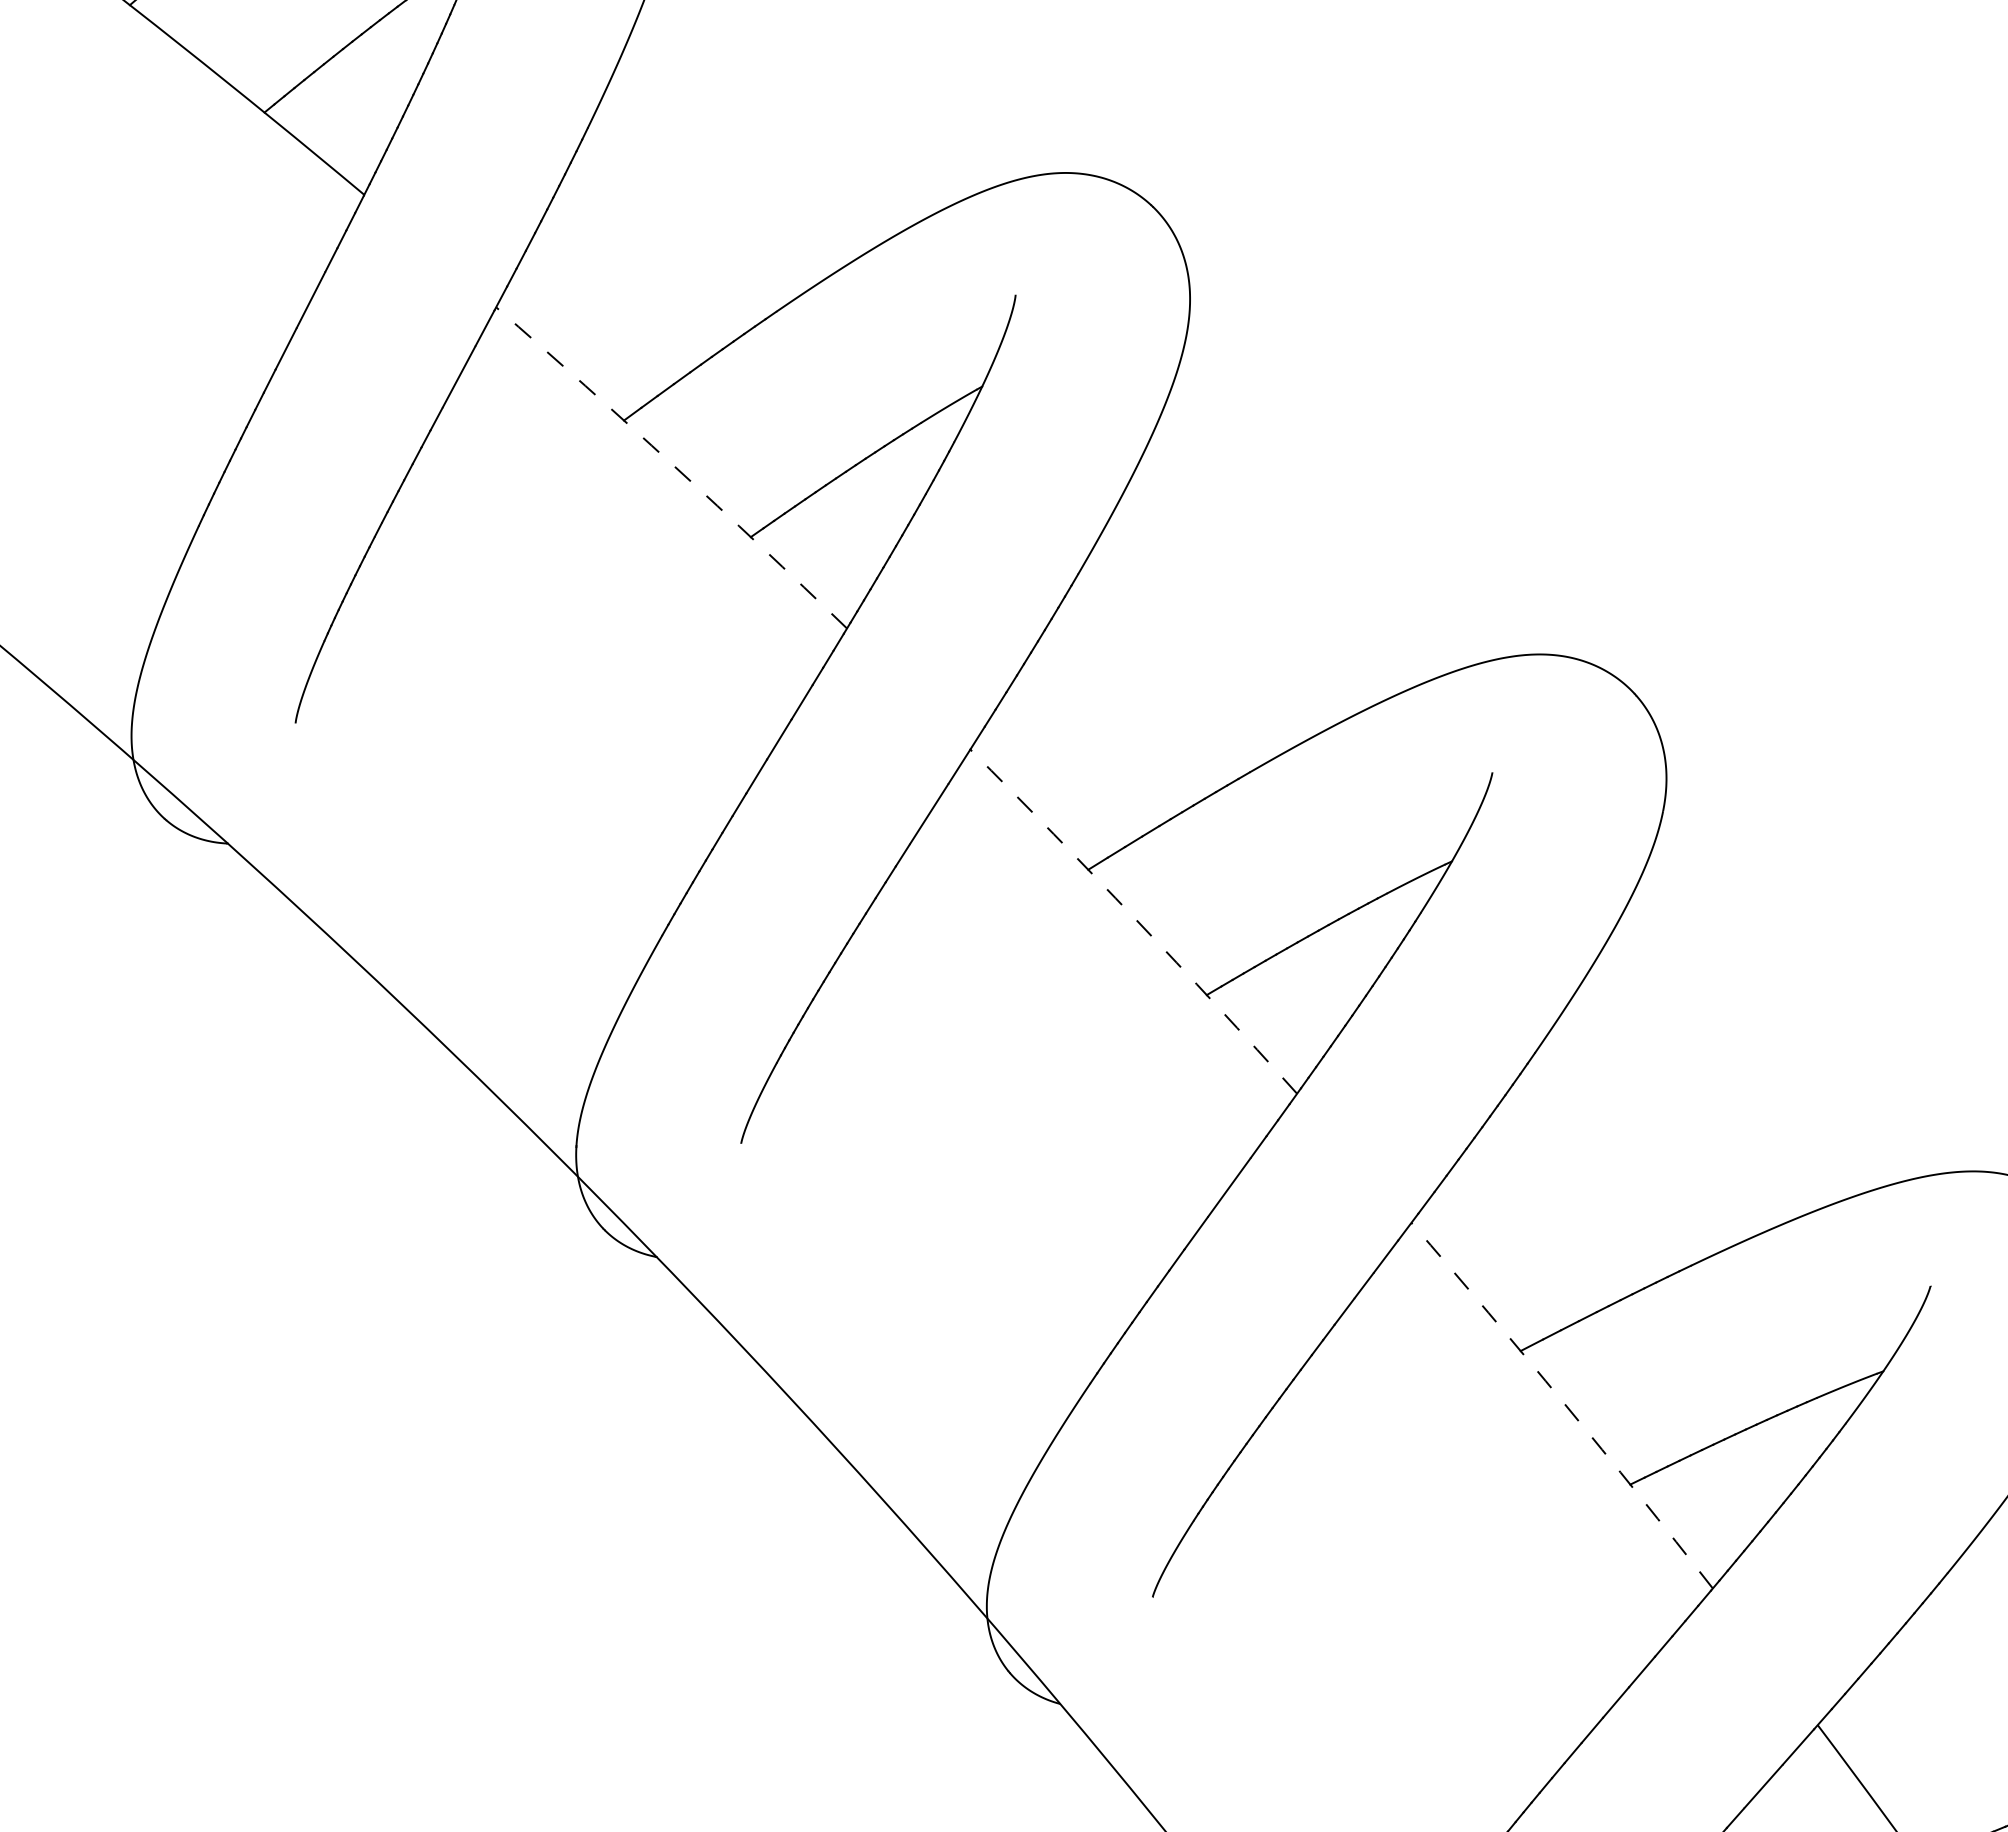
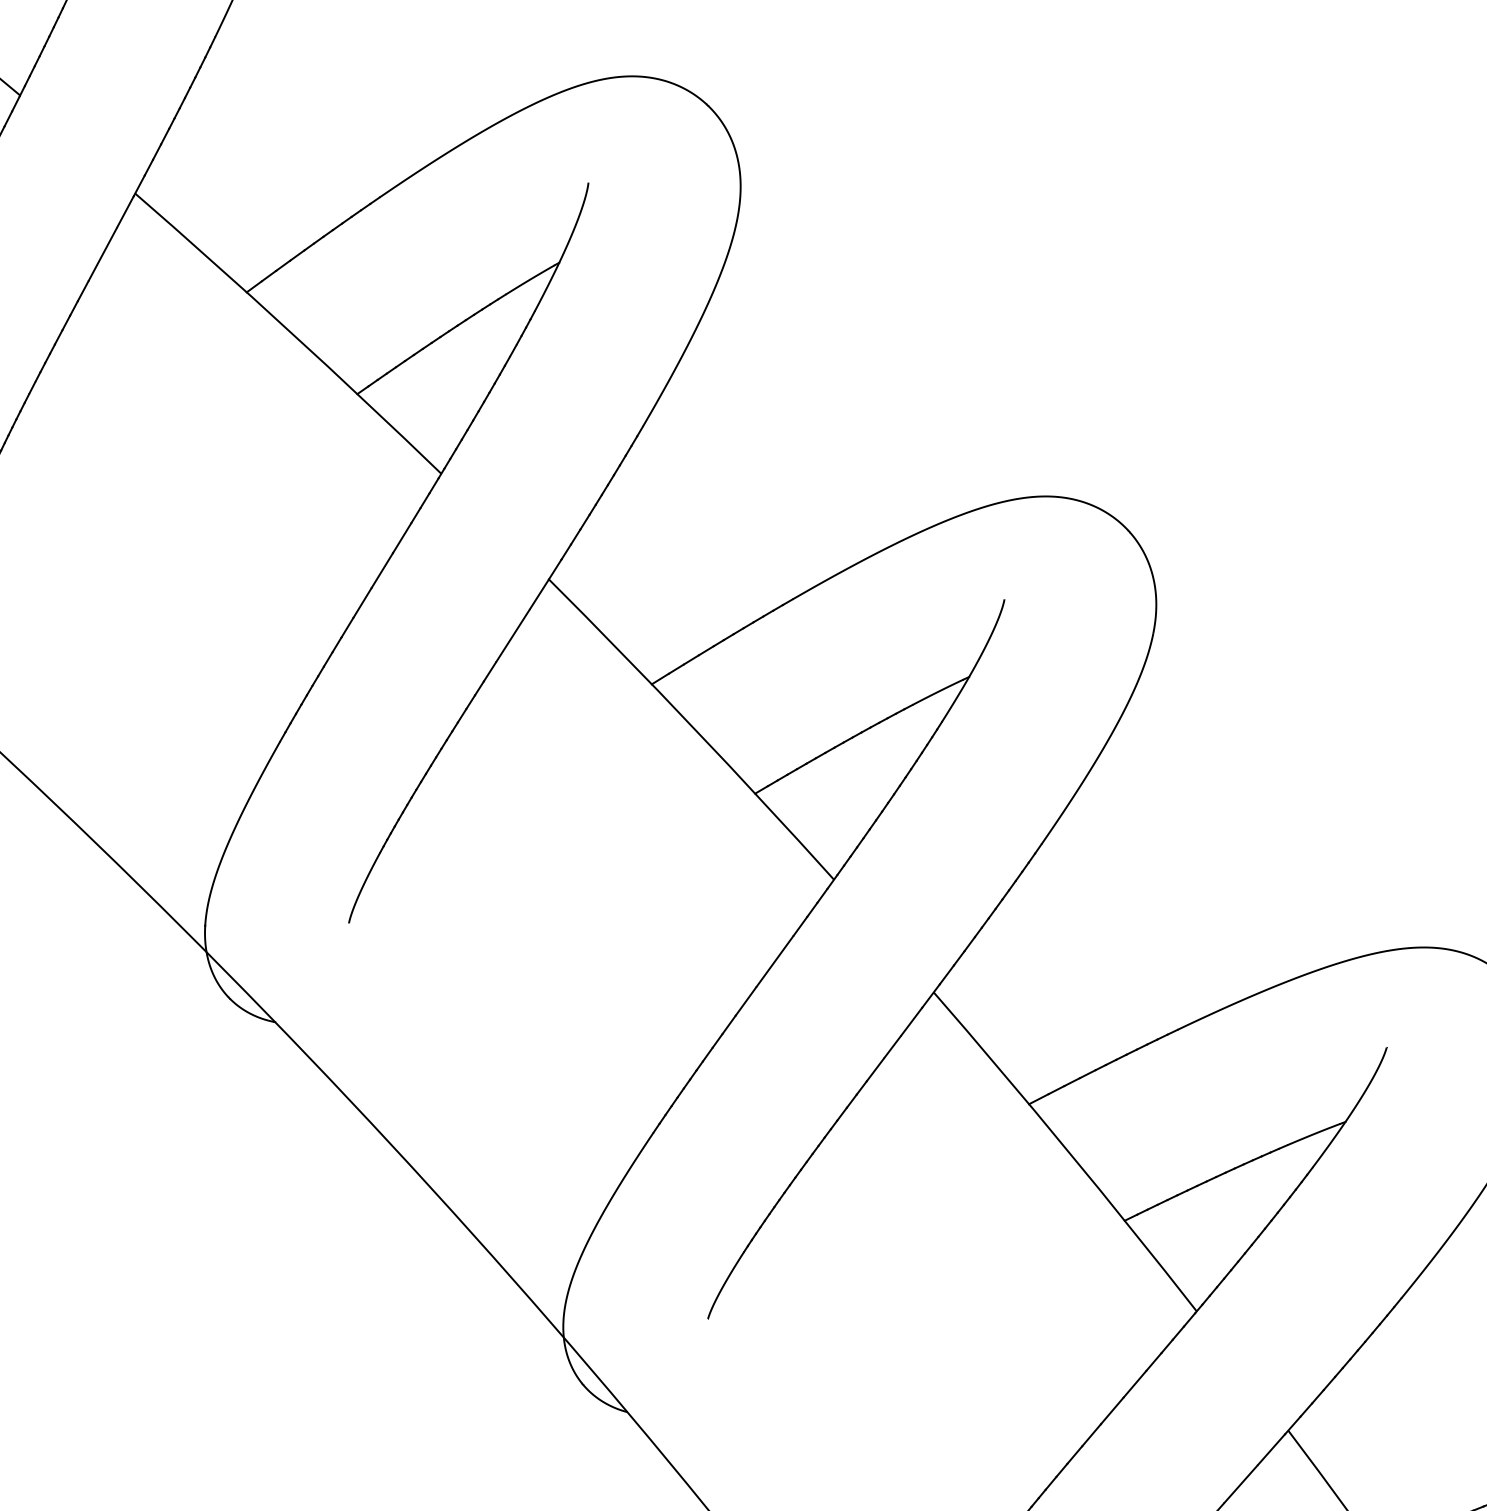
arc: (673, 465) -> (289, 331), dashed -> solid
arc: (1135, 919) -> (693, 727), dashed -> solid
arc: (1564, 1403) -> (1067, 1149), dashed -> solid

